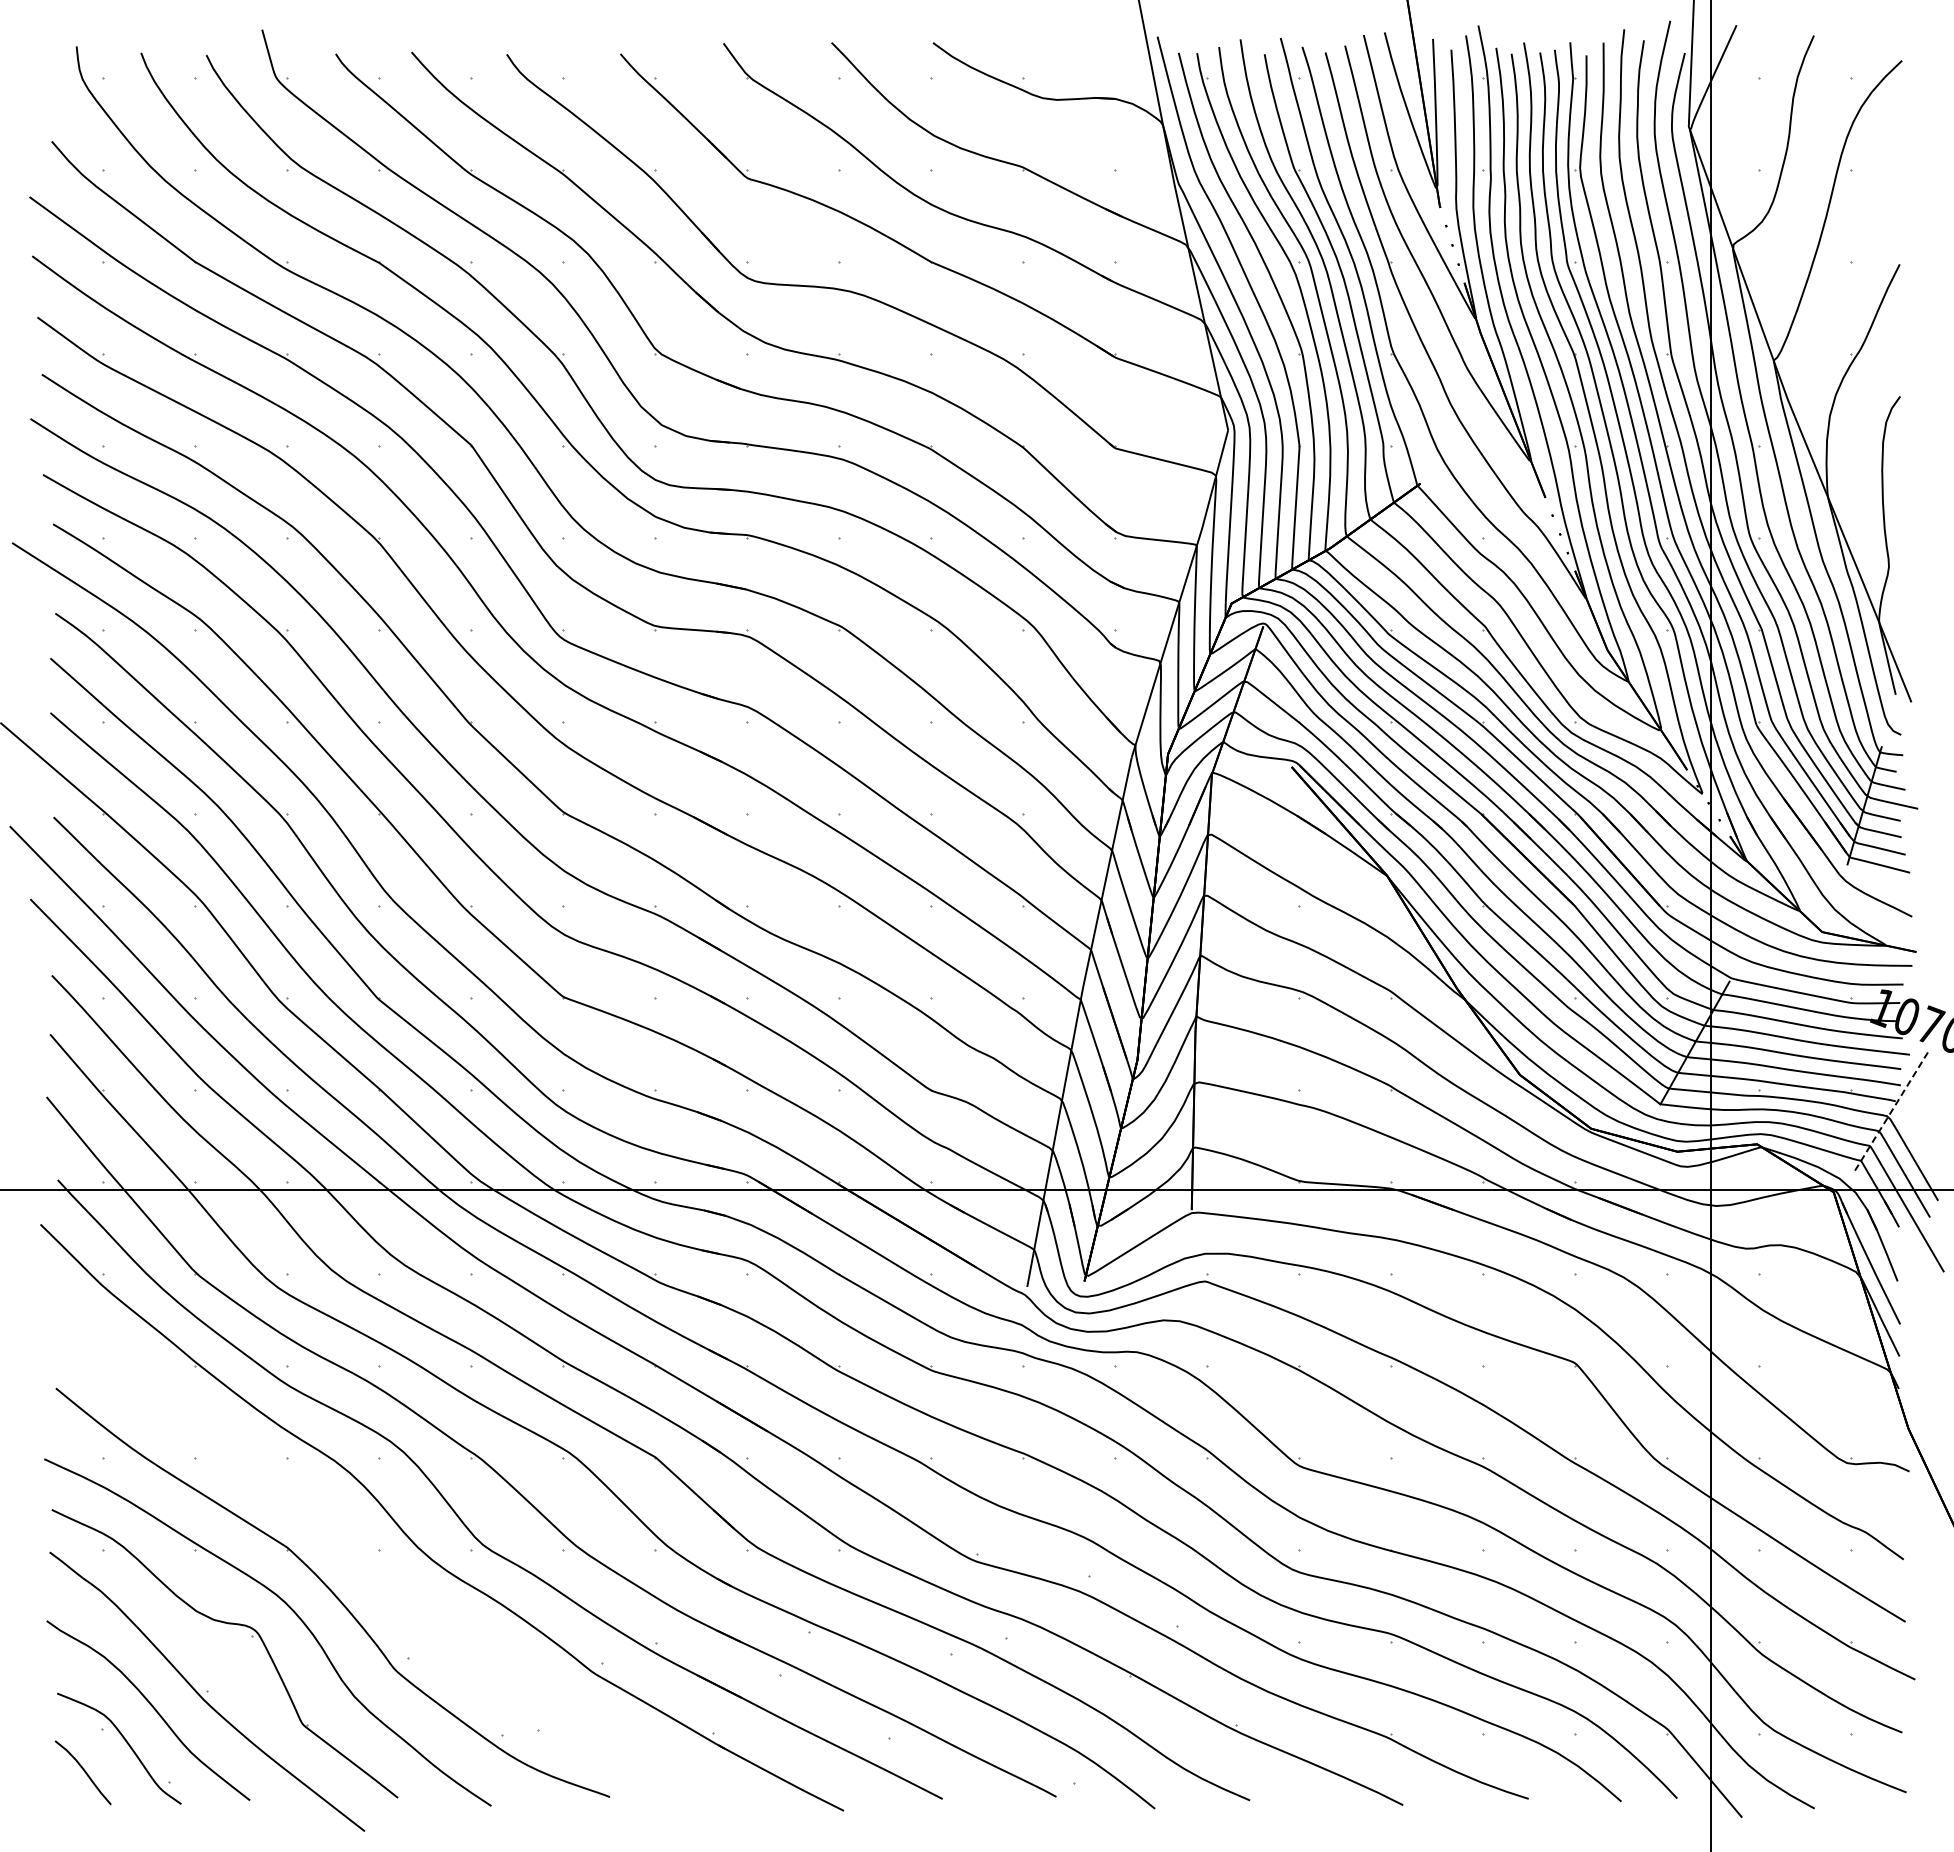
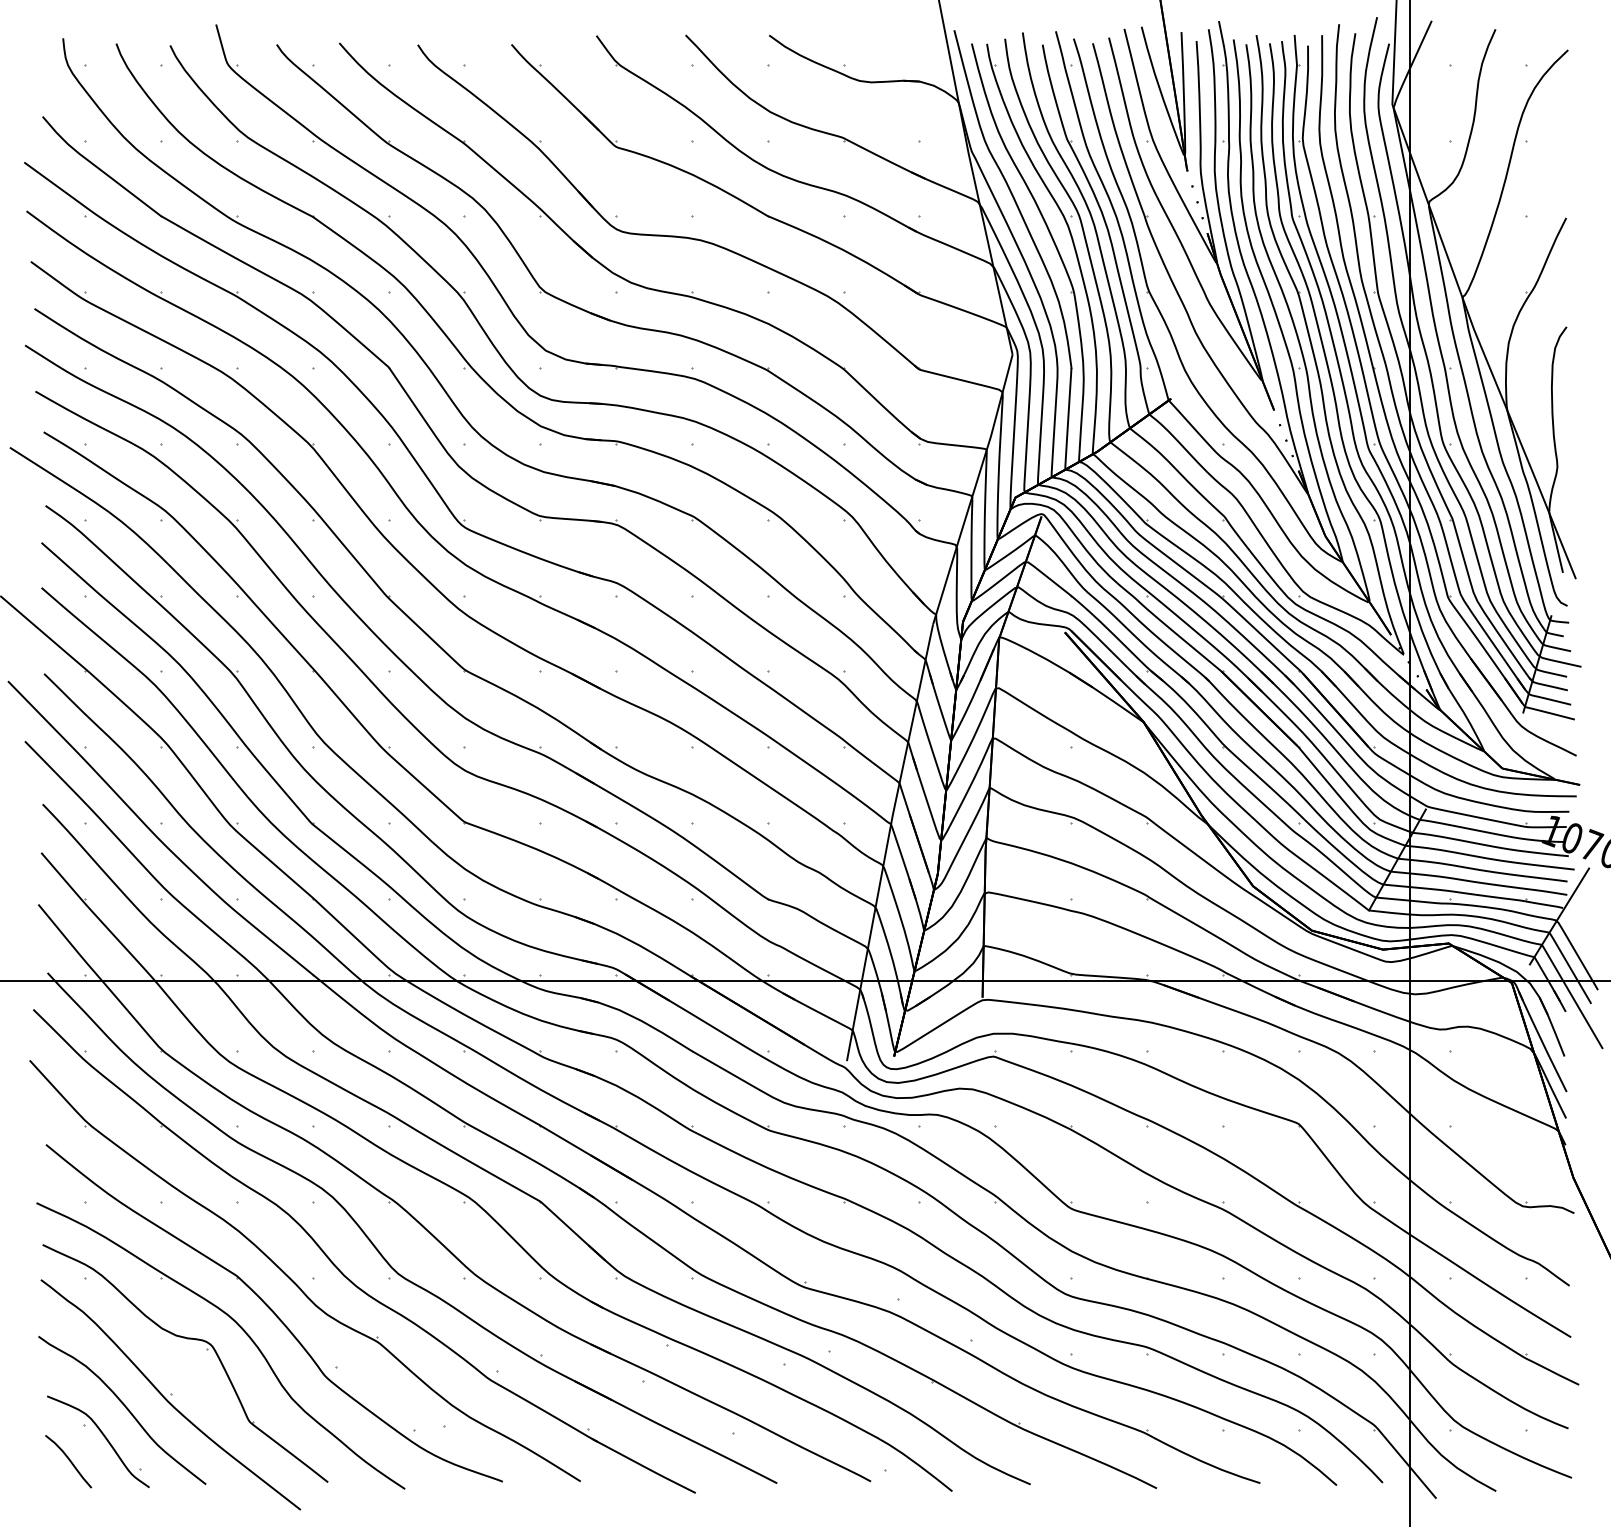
line: (1891, 1111) -> (1559, 916), dashed -> solid
part: (356, 1553) -> (293, 1280), added

